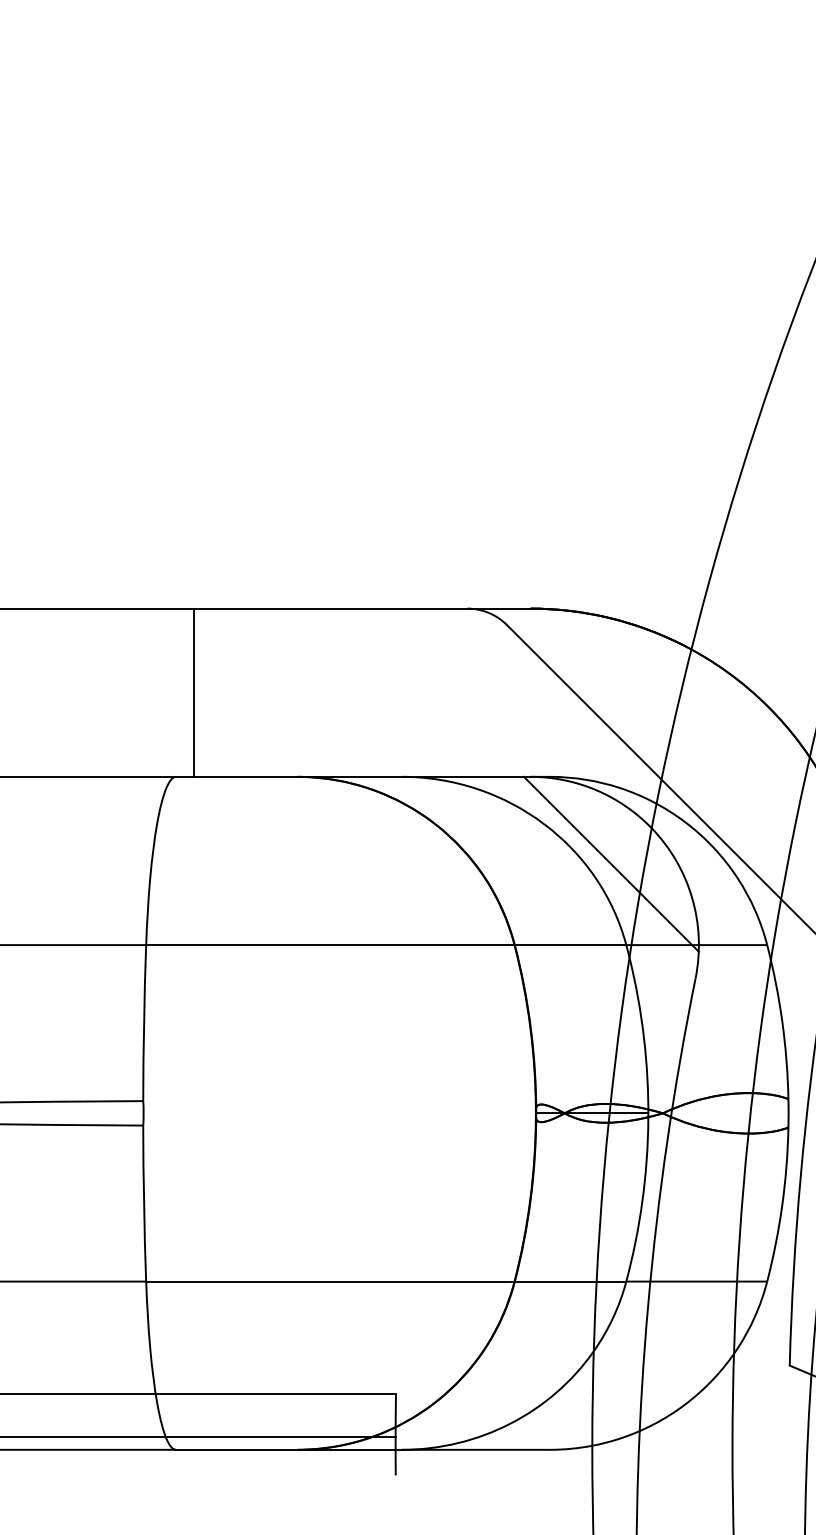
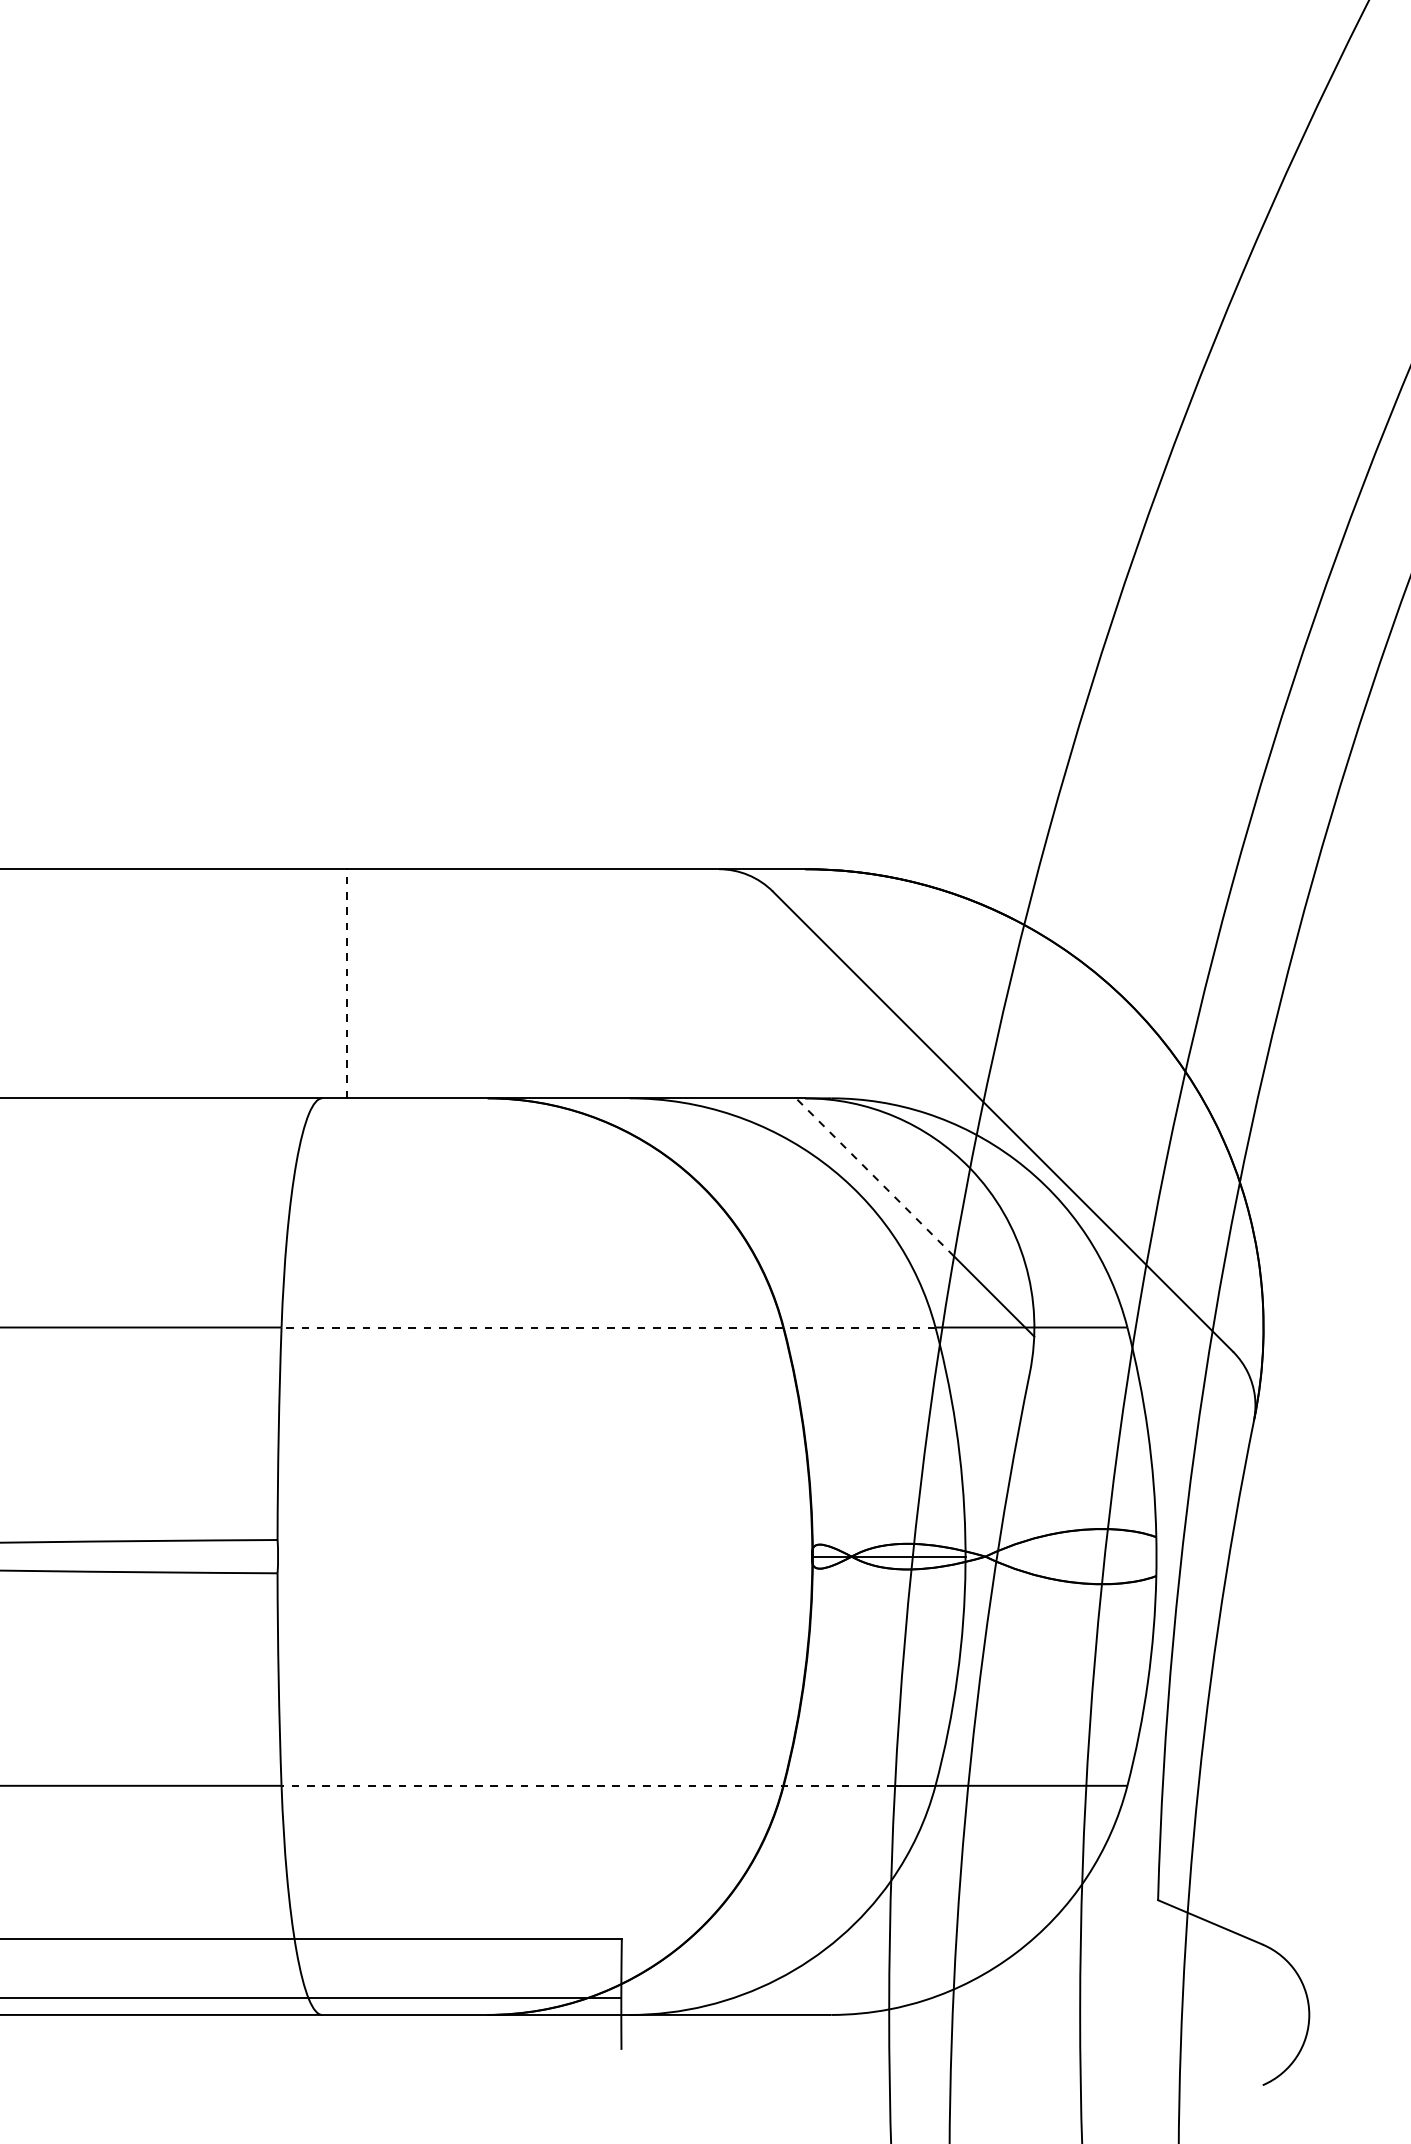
line: (193, 692) -> (346, 983), solid -> dashed
line: (582, 834) -> (875, 1177), solid -> dashed
line: (386, 945) -> (608, 1327), solid -> dashed
line: (371, 1281) -> (588, 1785), solid -> dashed

